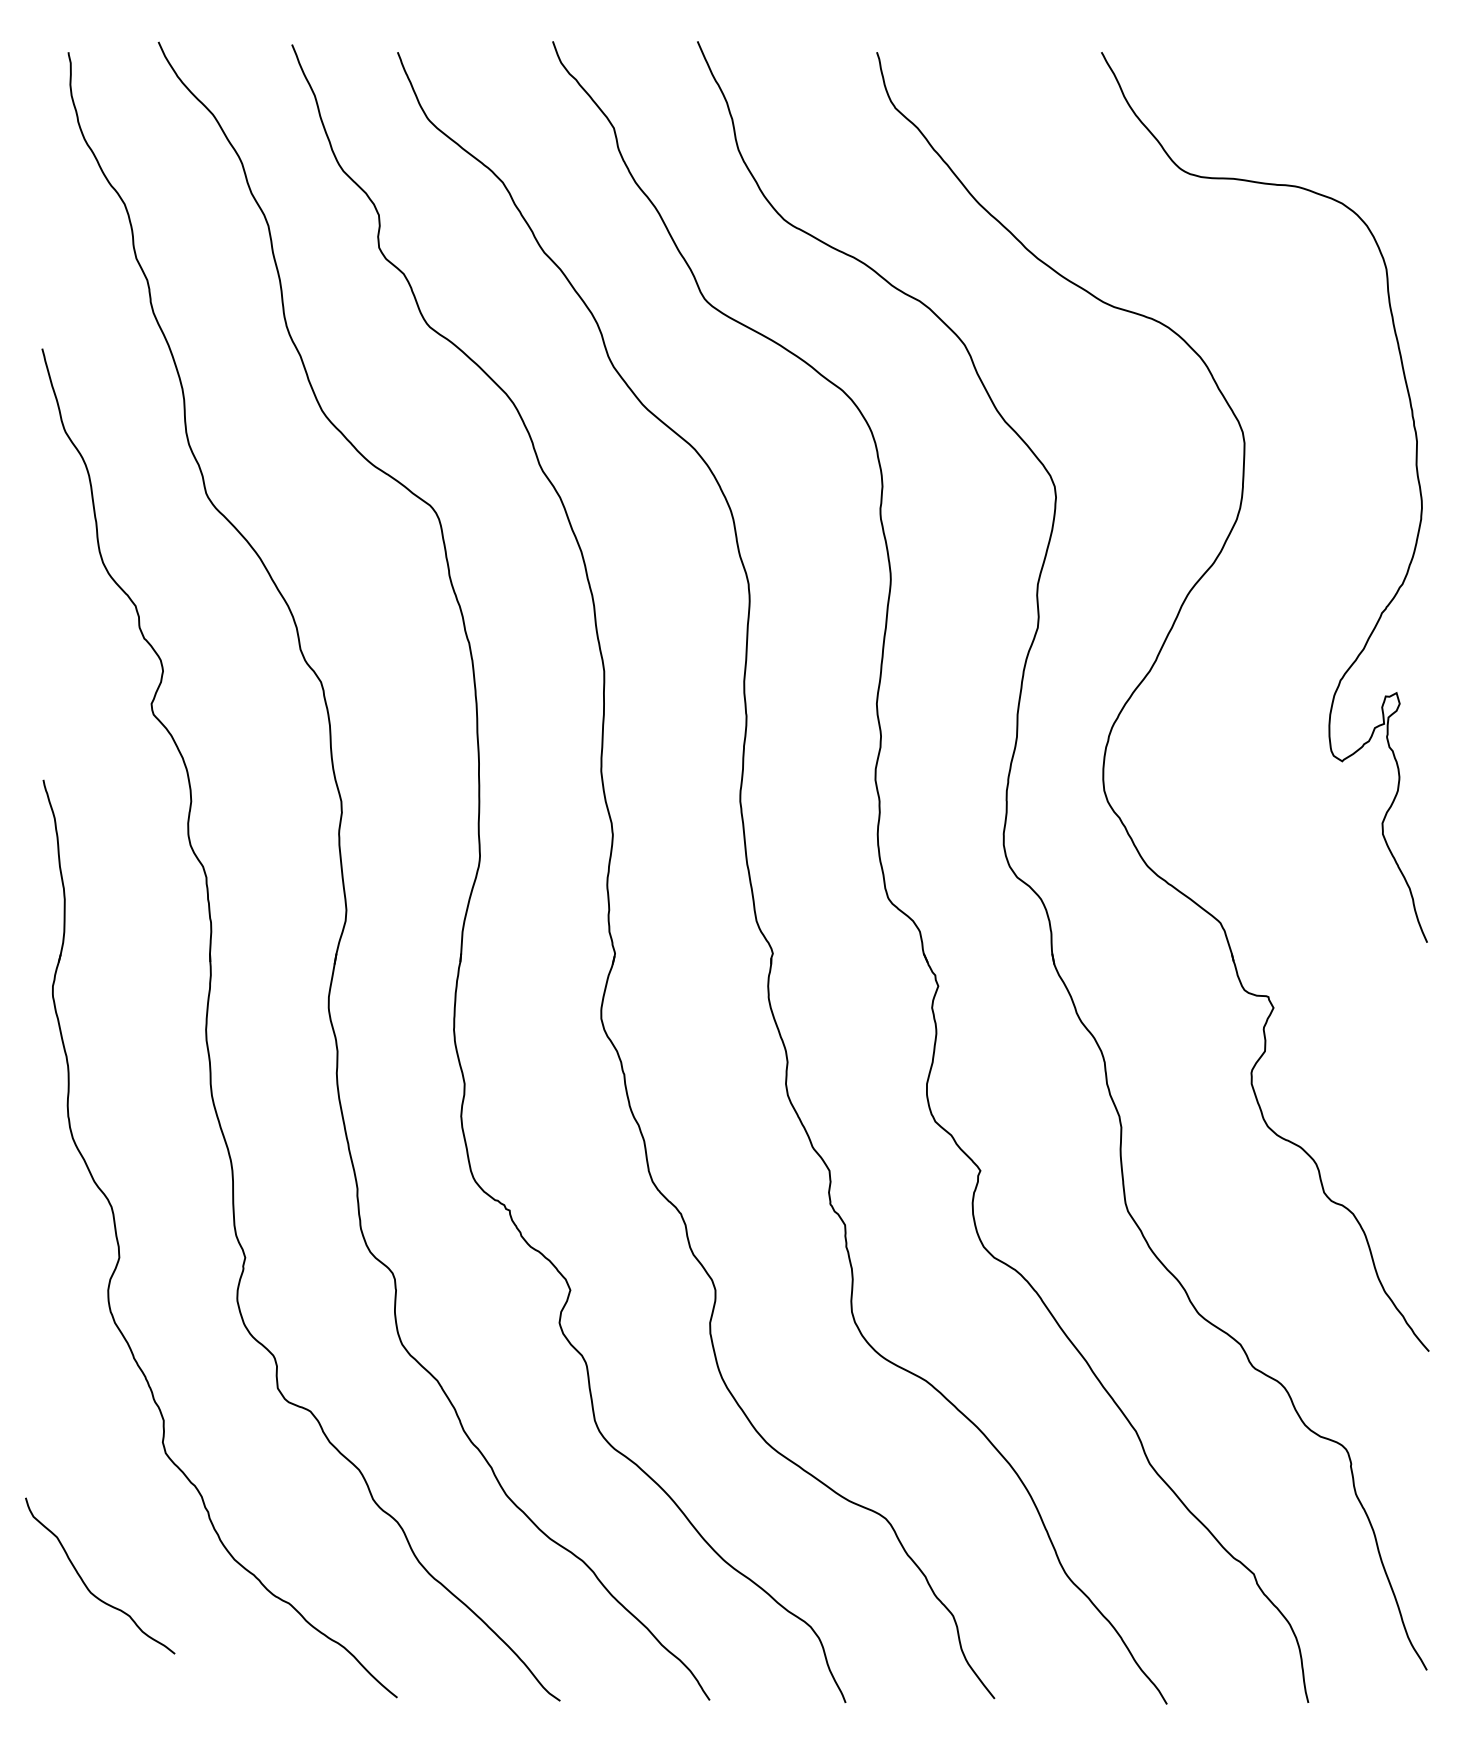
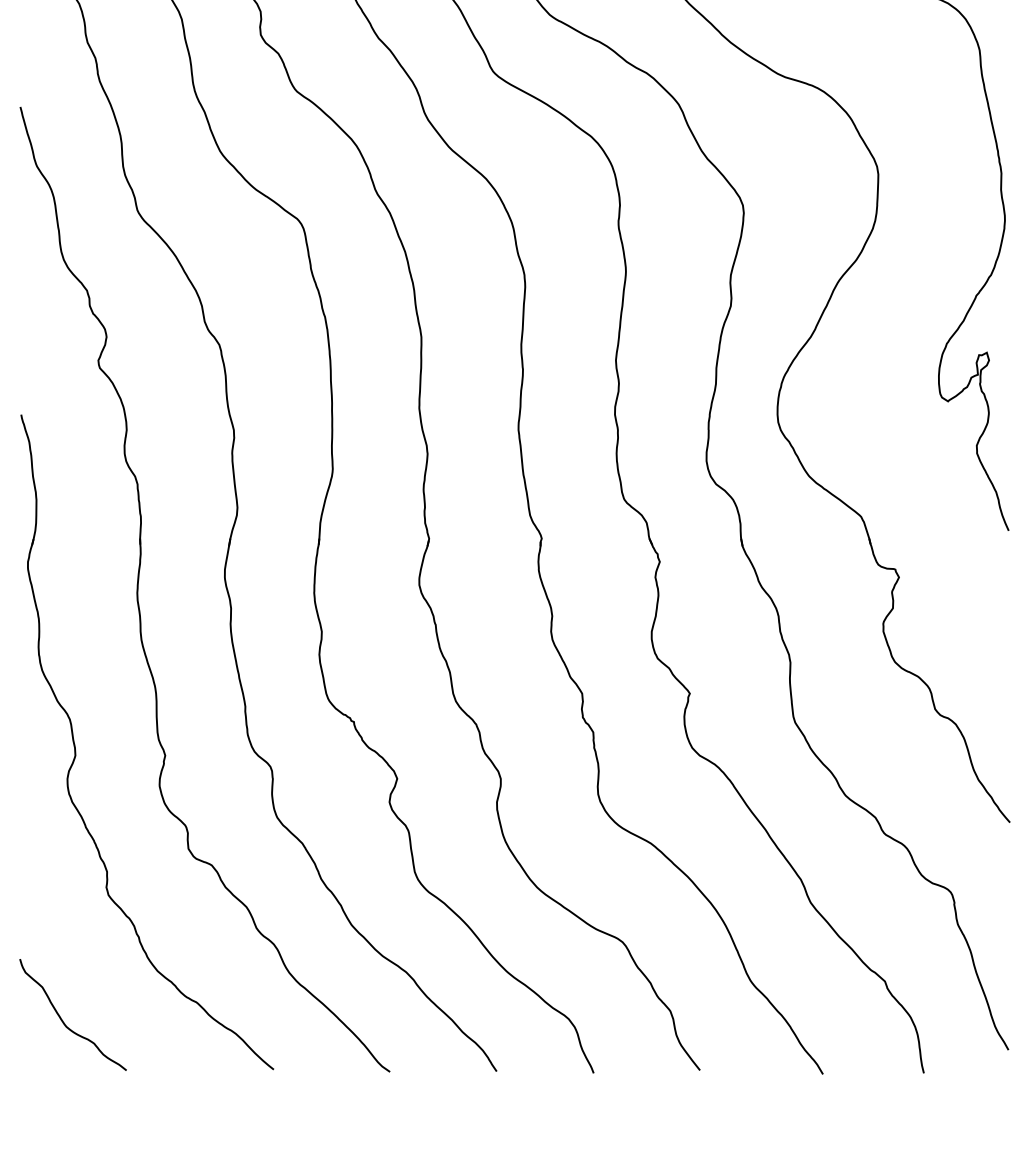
curve: (85, 1583) -> (62, 1020), moved

